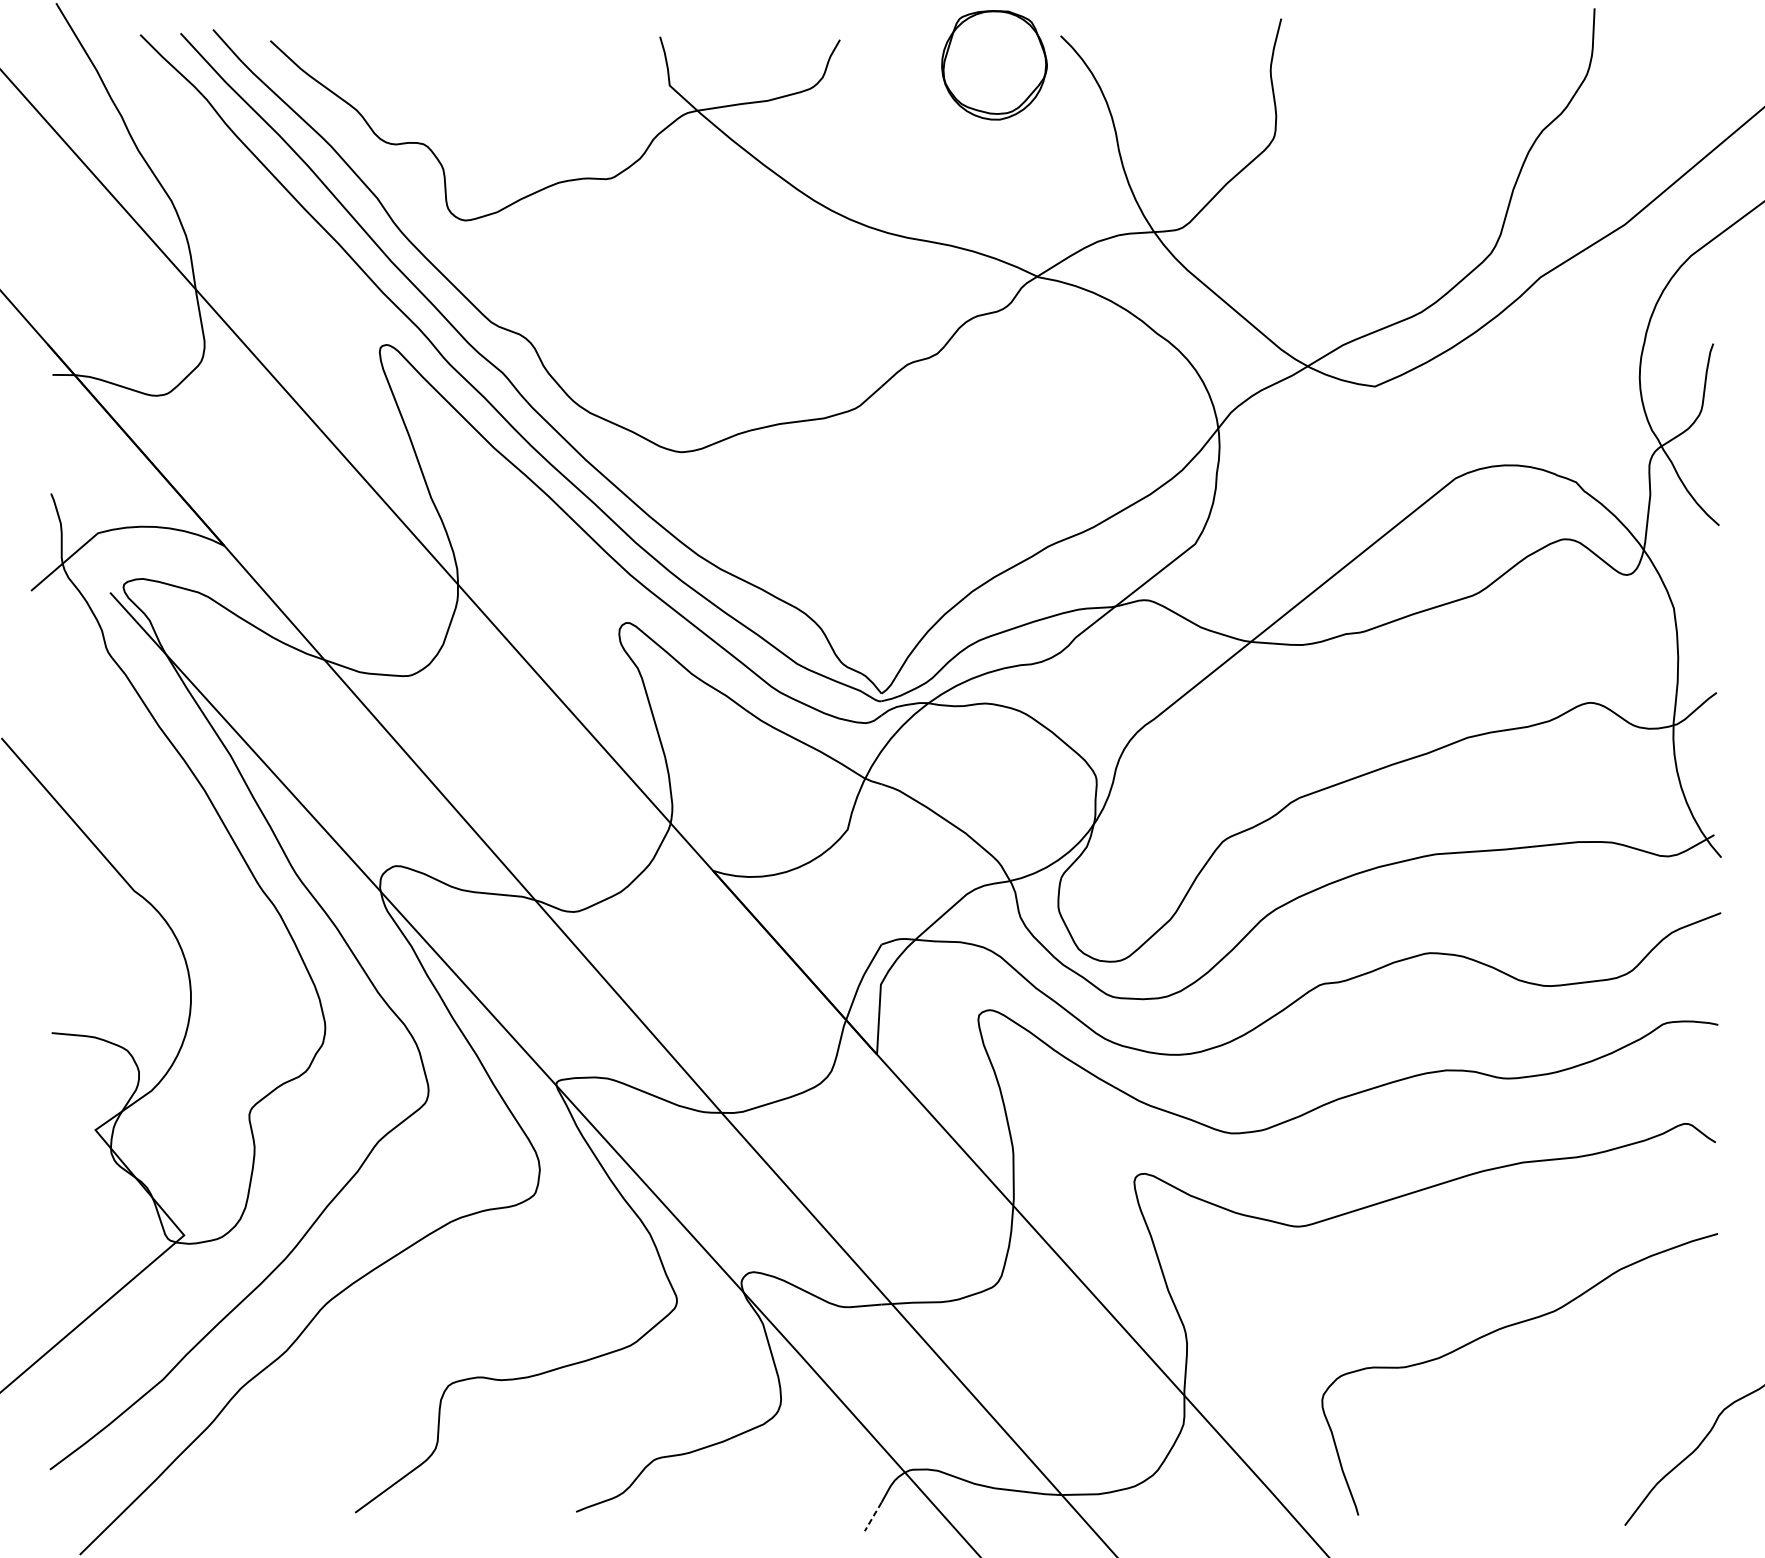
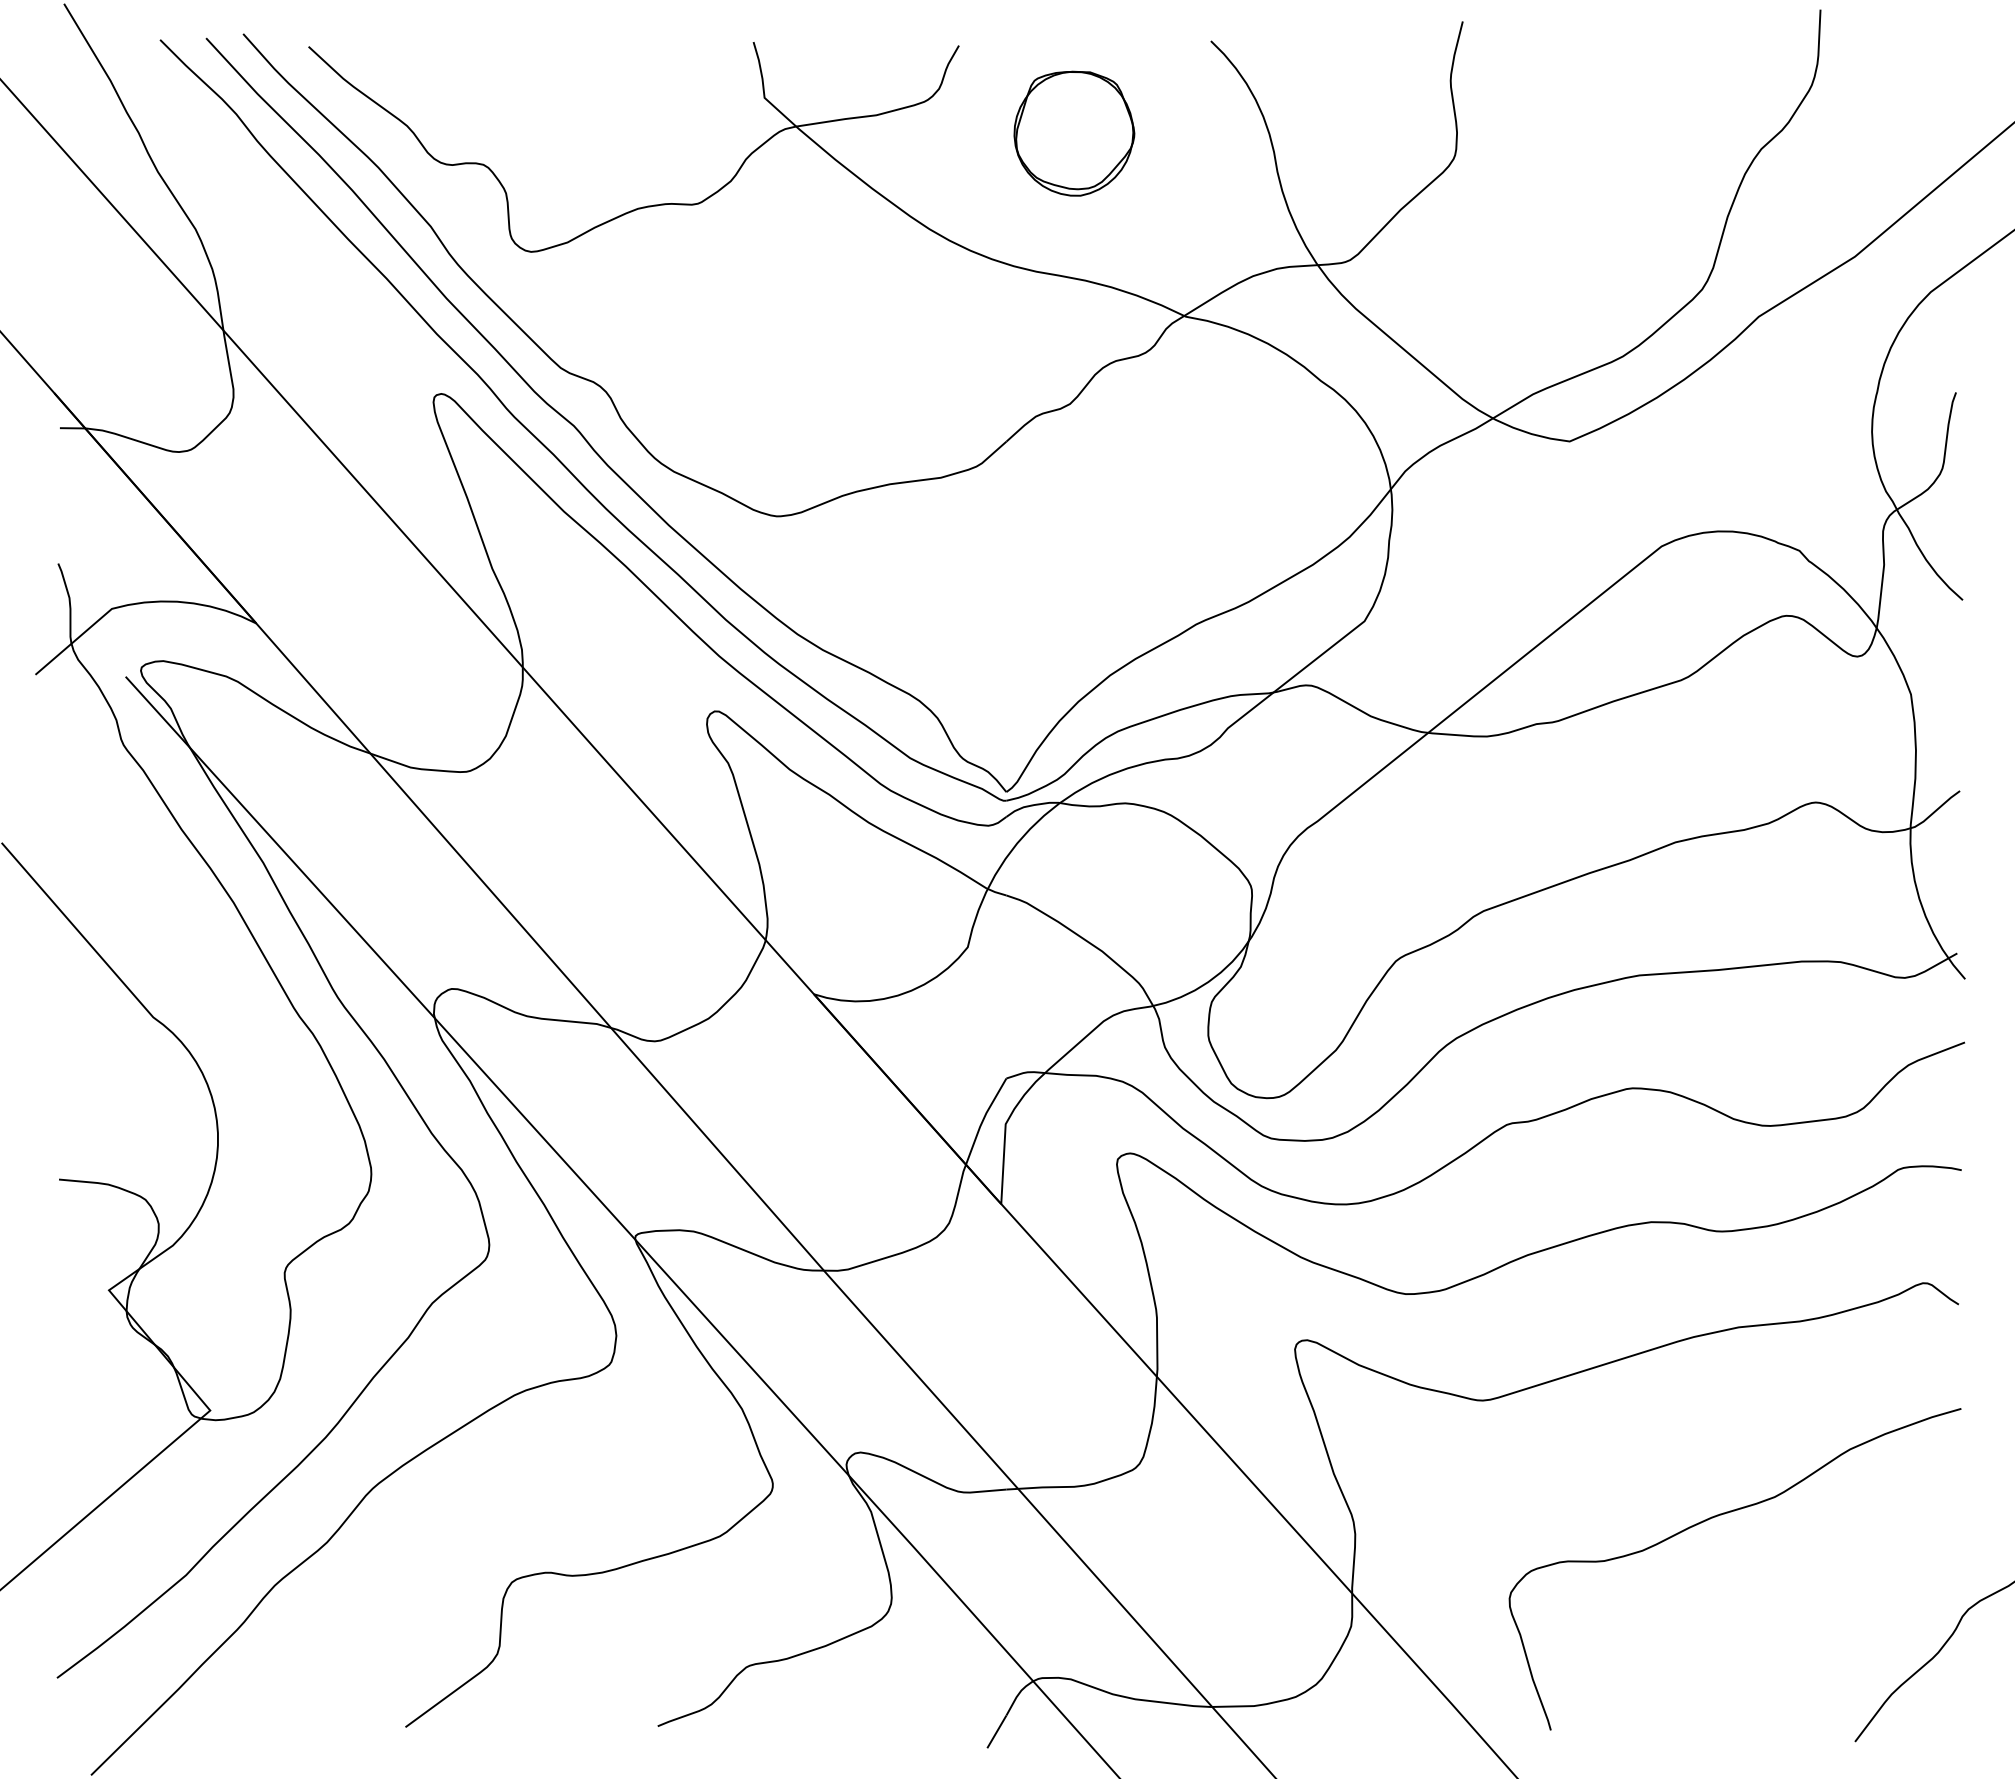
part: (994, 65) -> (1074, 133), moved
line: (872, 1516) -> (996, 1731), dashed -> solid

